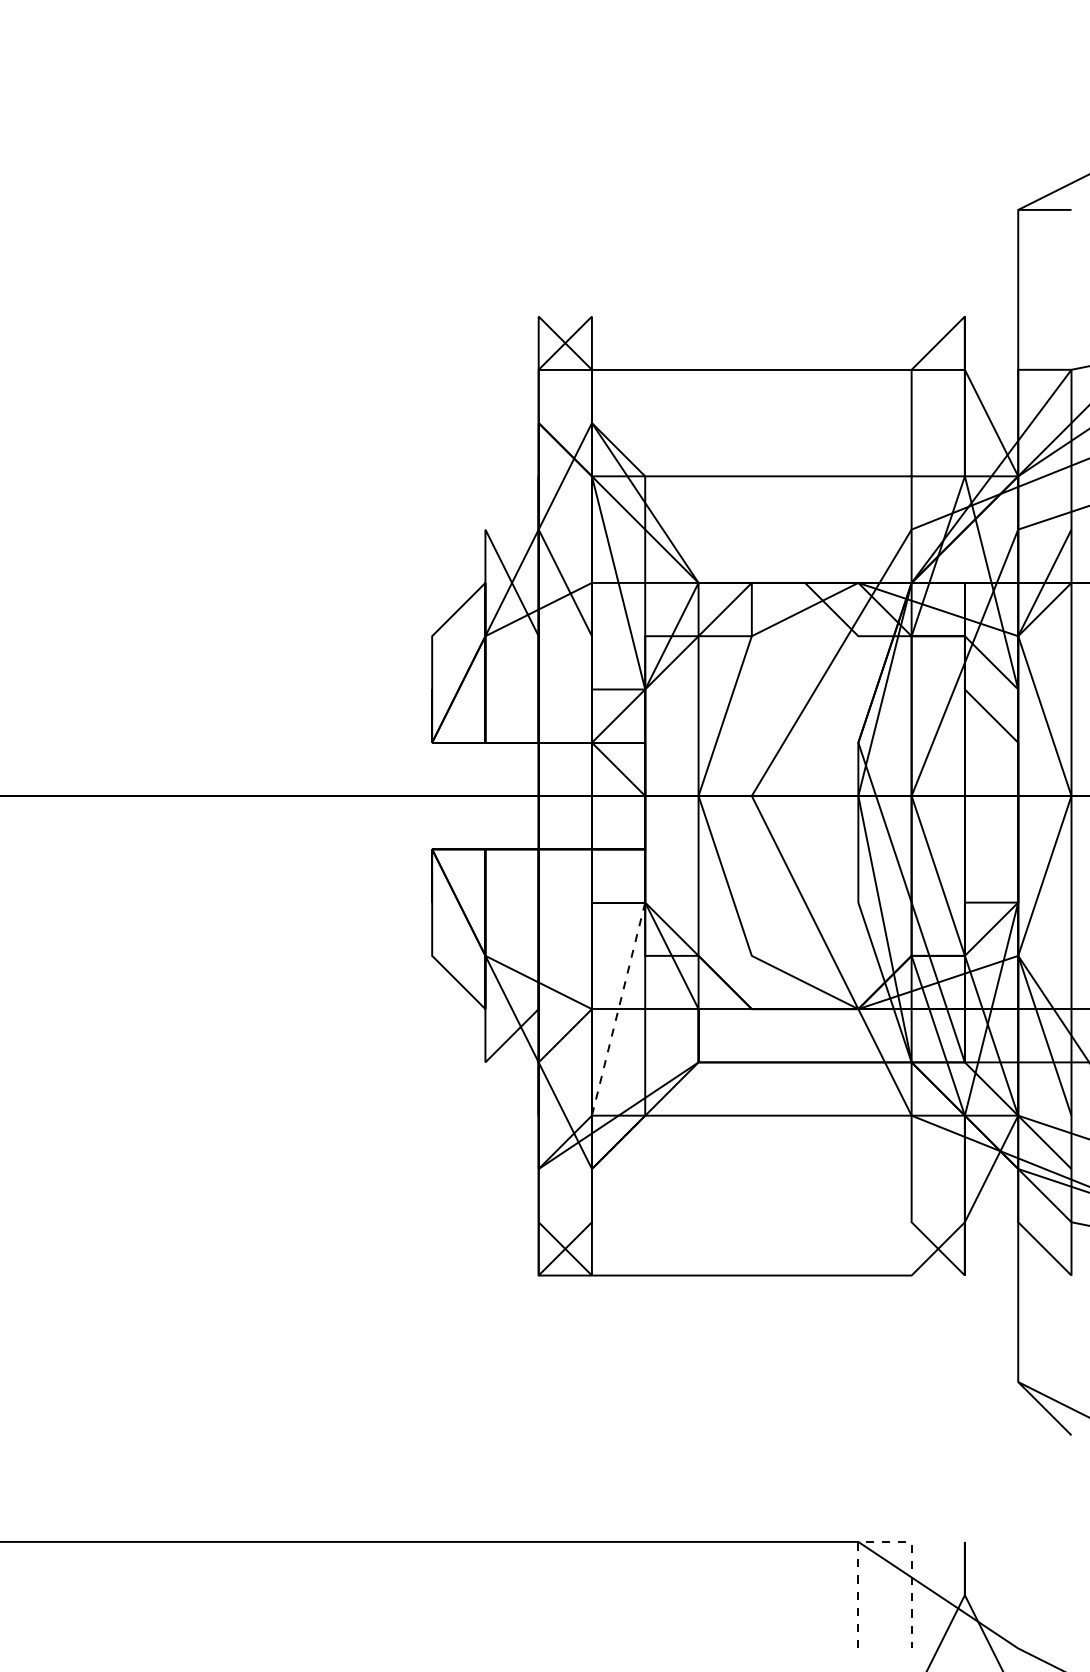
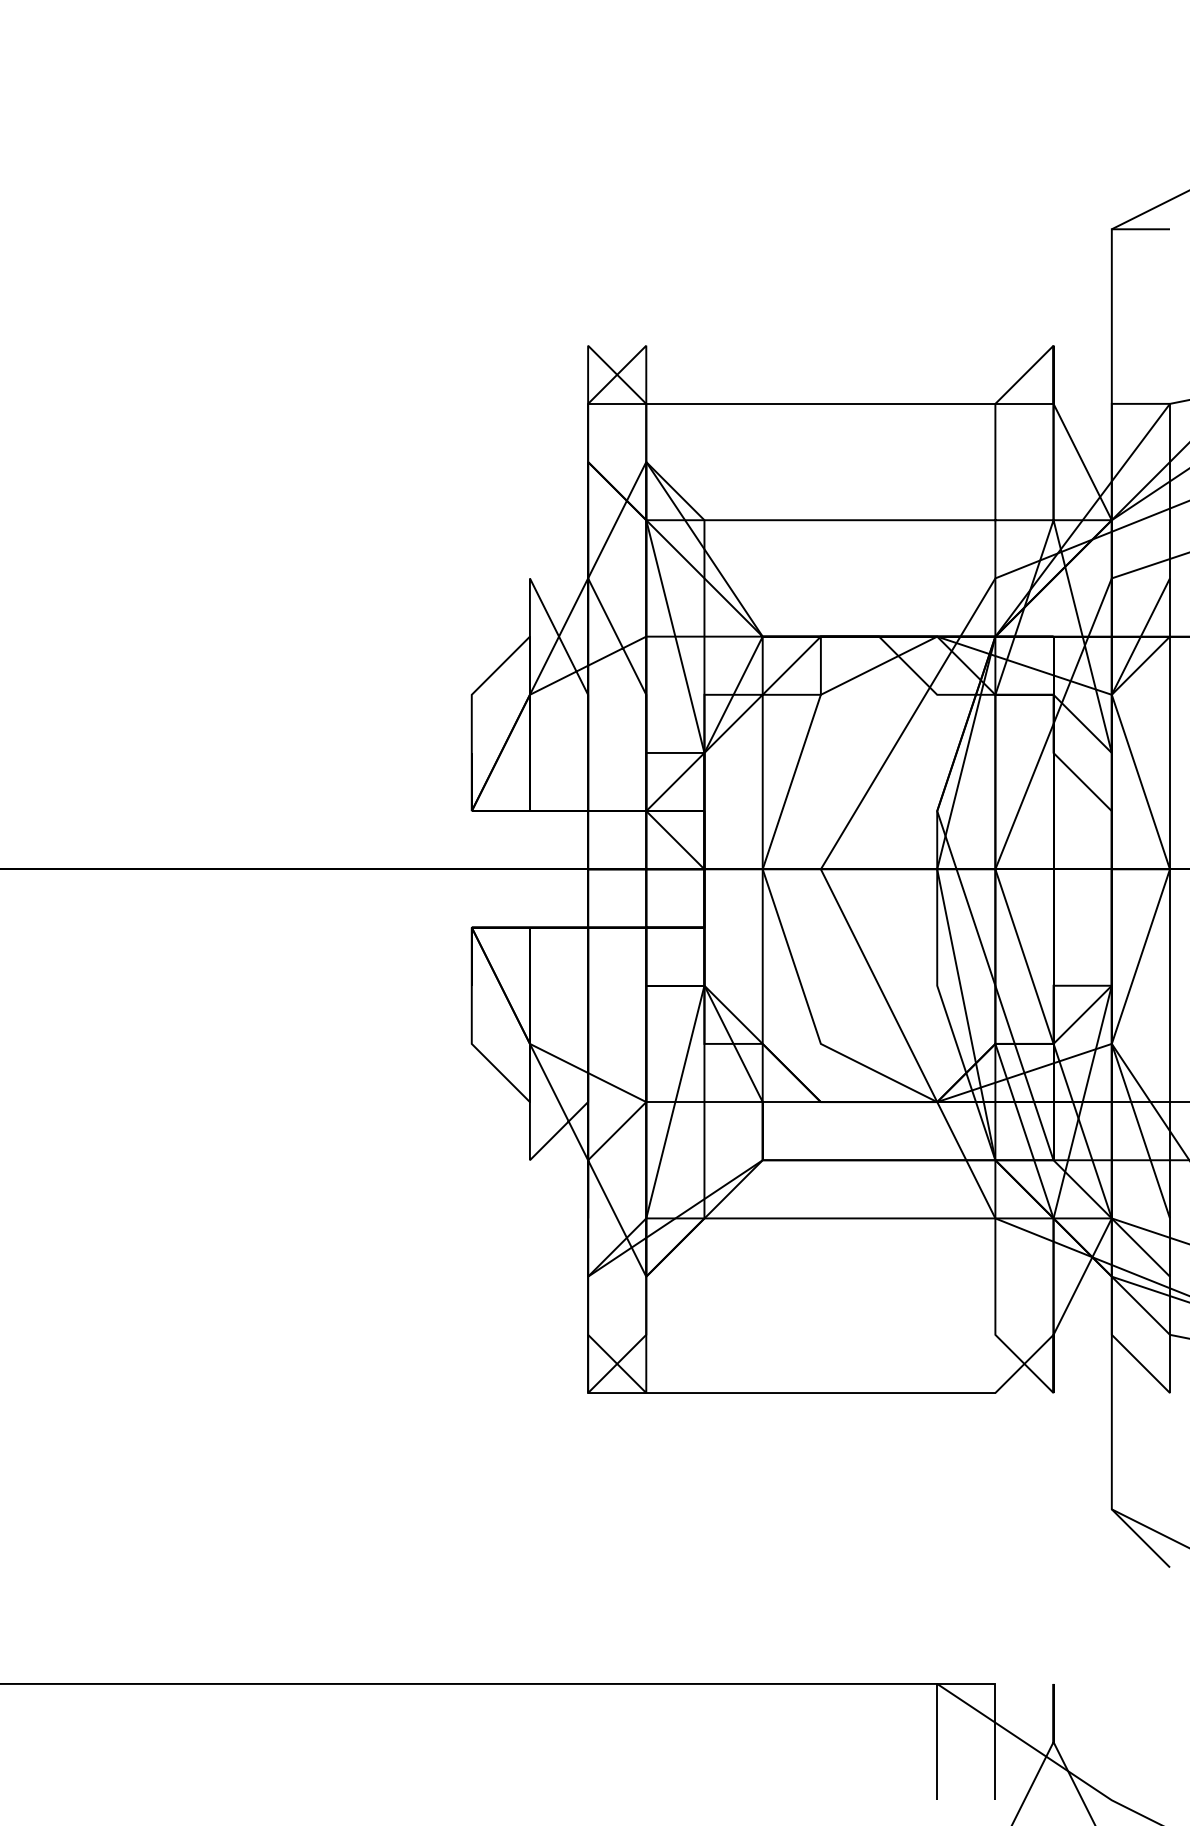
line: (618, 1009) -> (675, 1102), dashed -> solid
line: (884, 1541) -> (965, 1683), dashed -> solid

